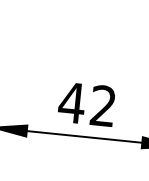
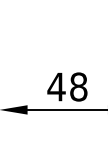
text: (103, 105) -> (78, 86), 42 -> 48

